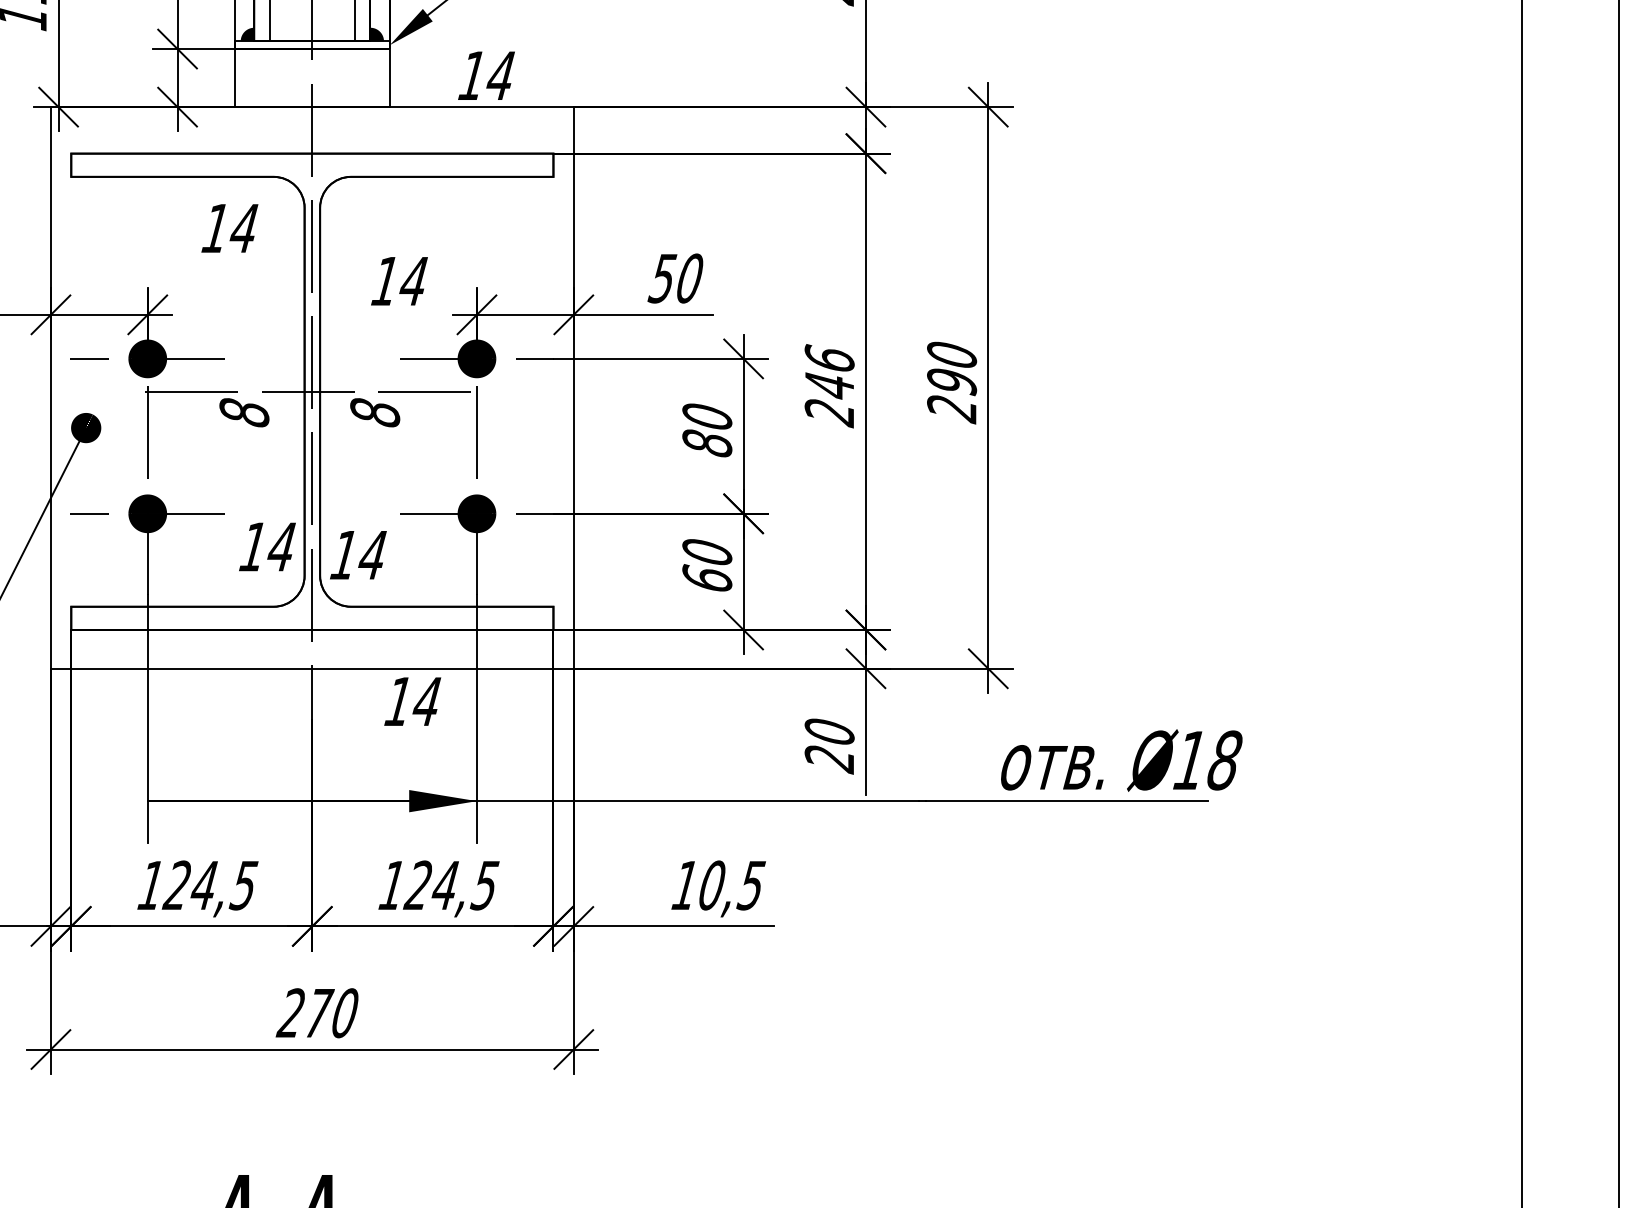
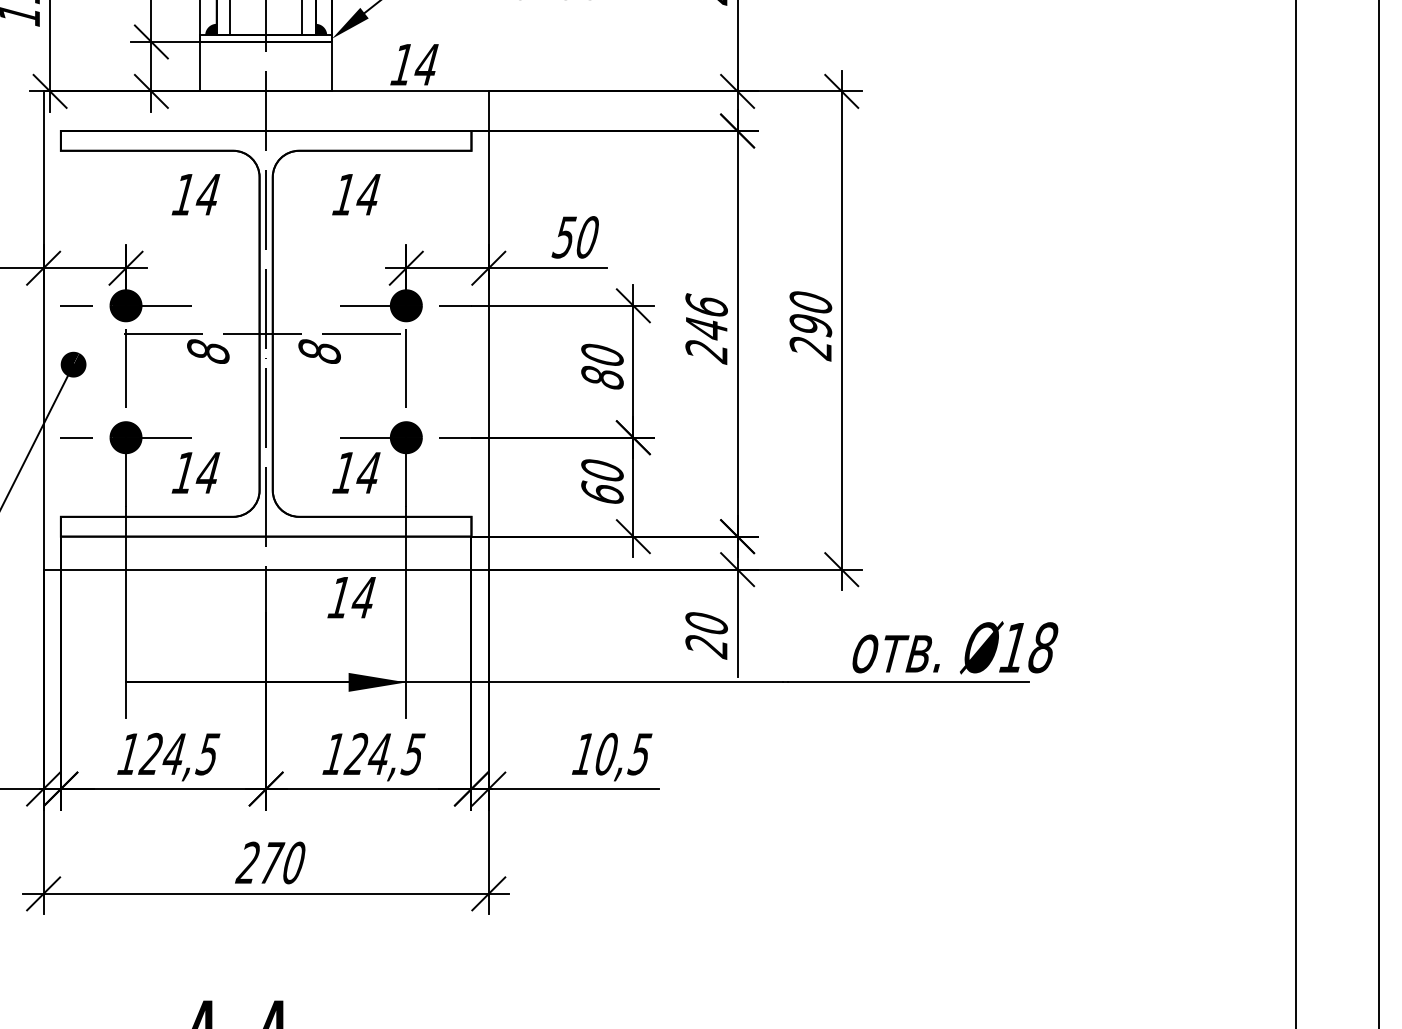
text: (399, 281) -> (356, 194), moved
text: (266, 546) -> (195, 472), moved
text: (358, 554) -> (356, 472), moved

